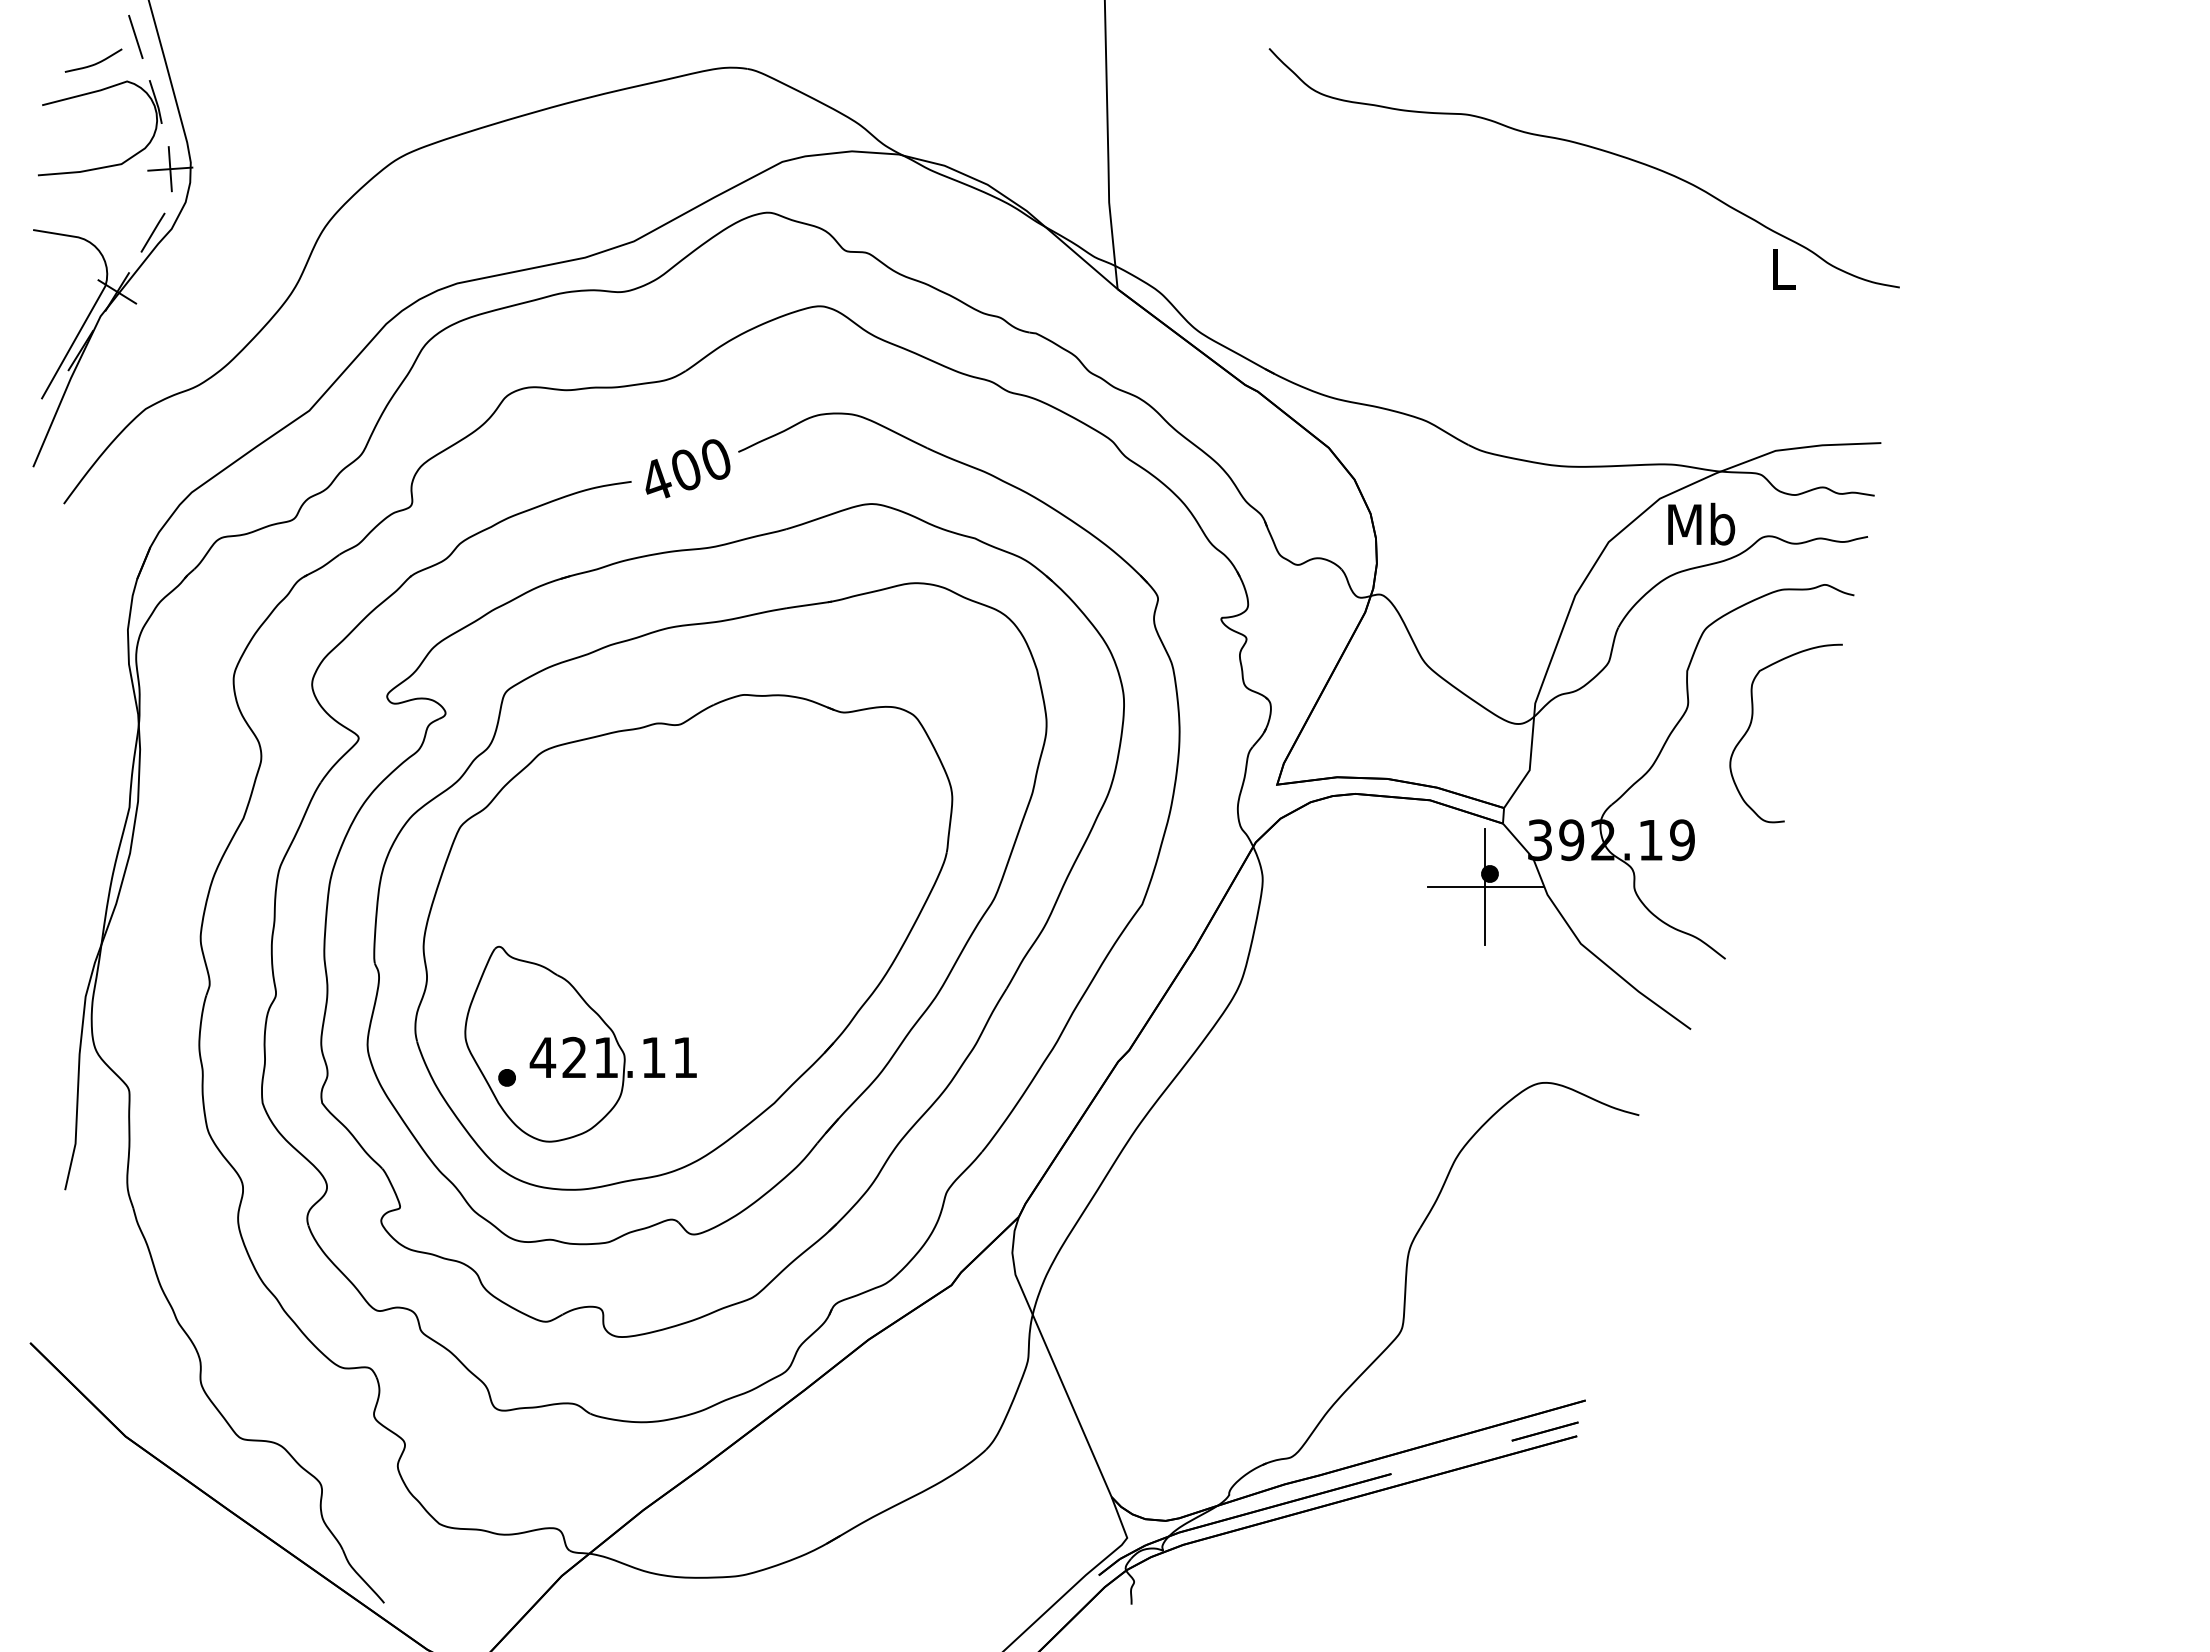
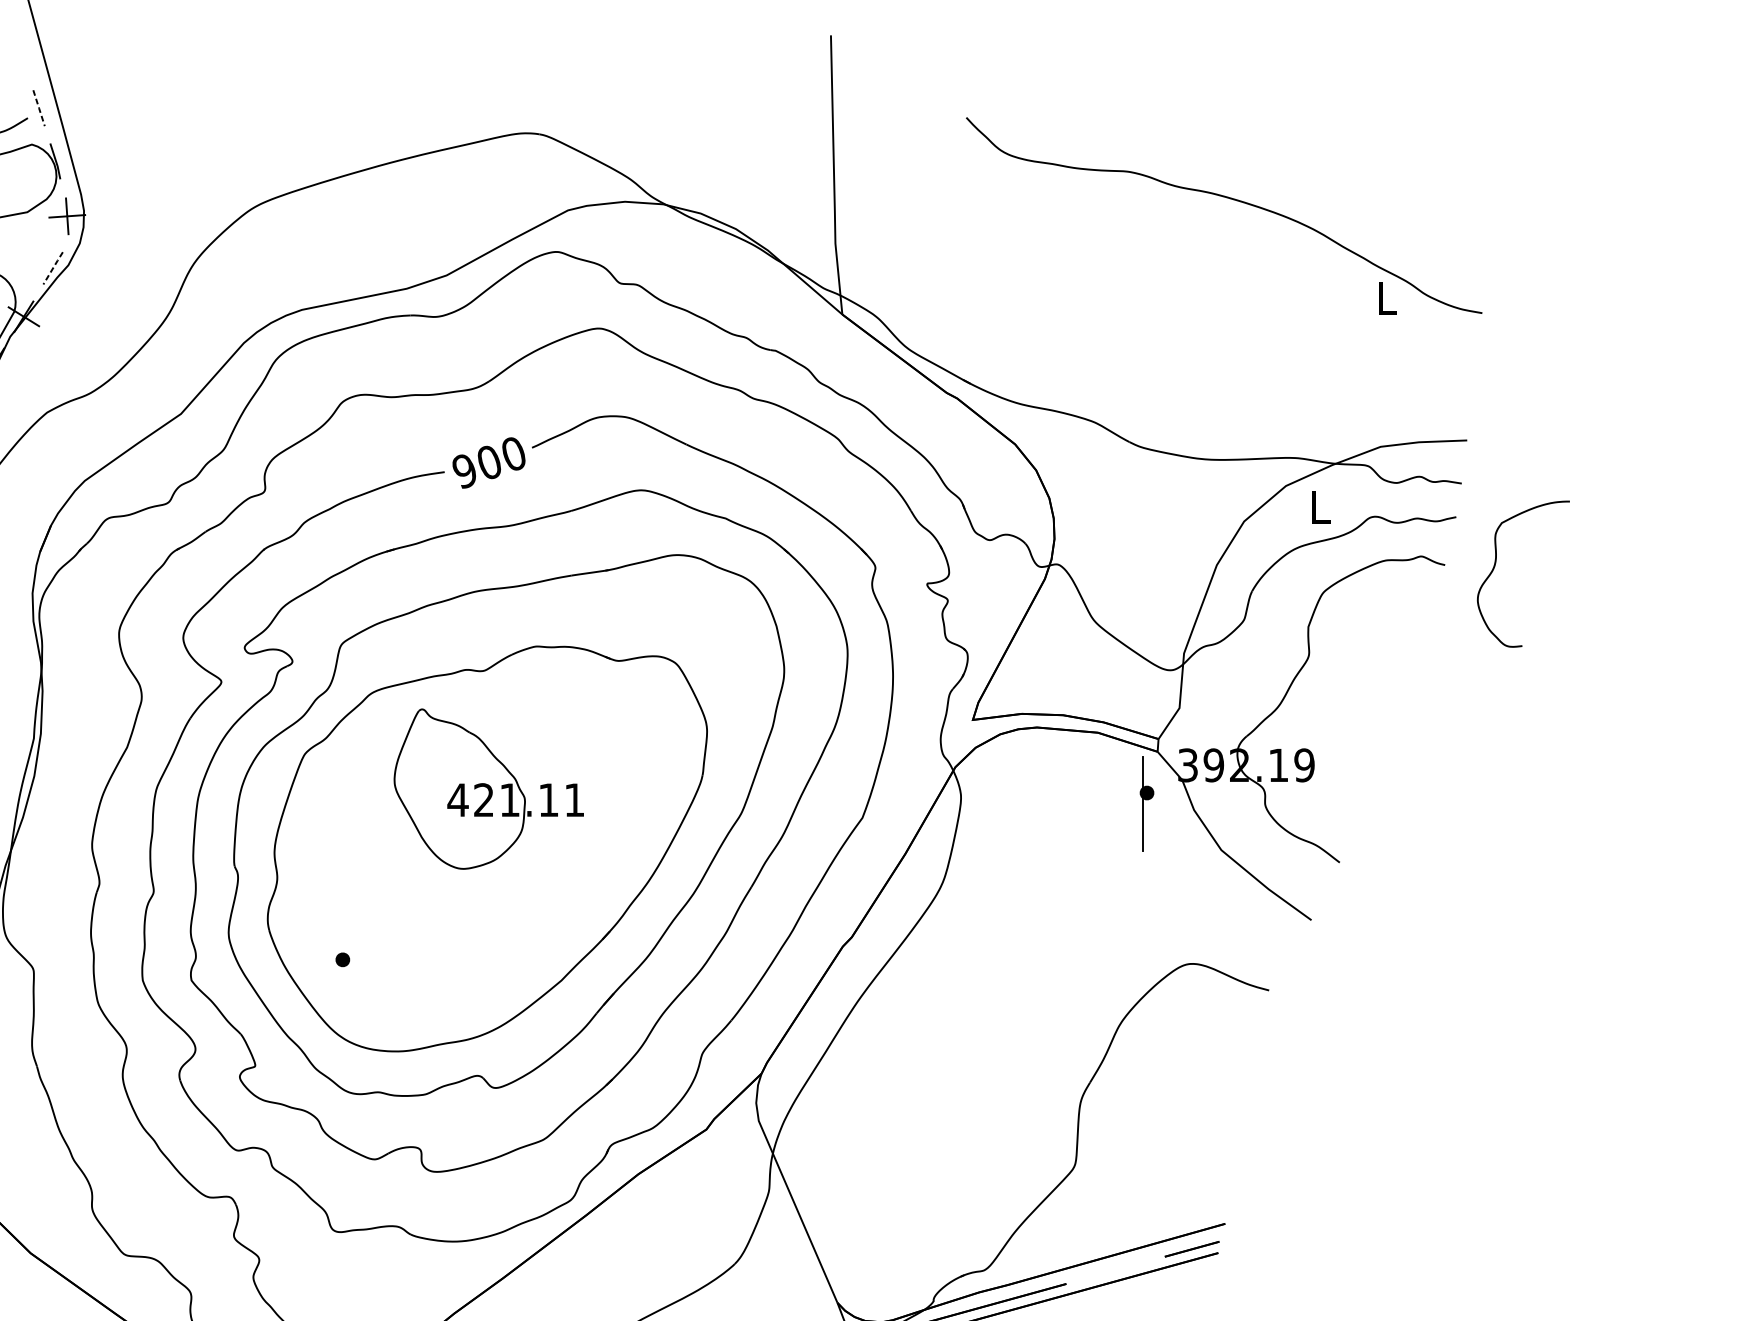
line: (135, 37) -> (38, 108), solid -> dashed
line: (153, 232) -> (53, 268), solid -> dashed
text: (656, 480) -> (465, 471), 400 -> 900
text: (1701, 523) -> (1320, 506), Mb -> L
curve: (1752, 721) -> (1496, 564), moved
line: (1484, 887) -> (1142, 804), removed
part: (580, 1043) -> (488, 788), moved

